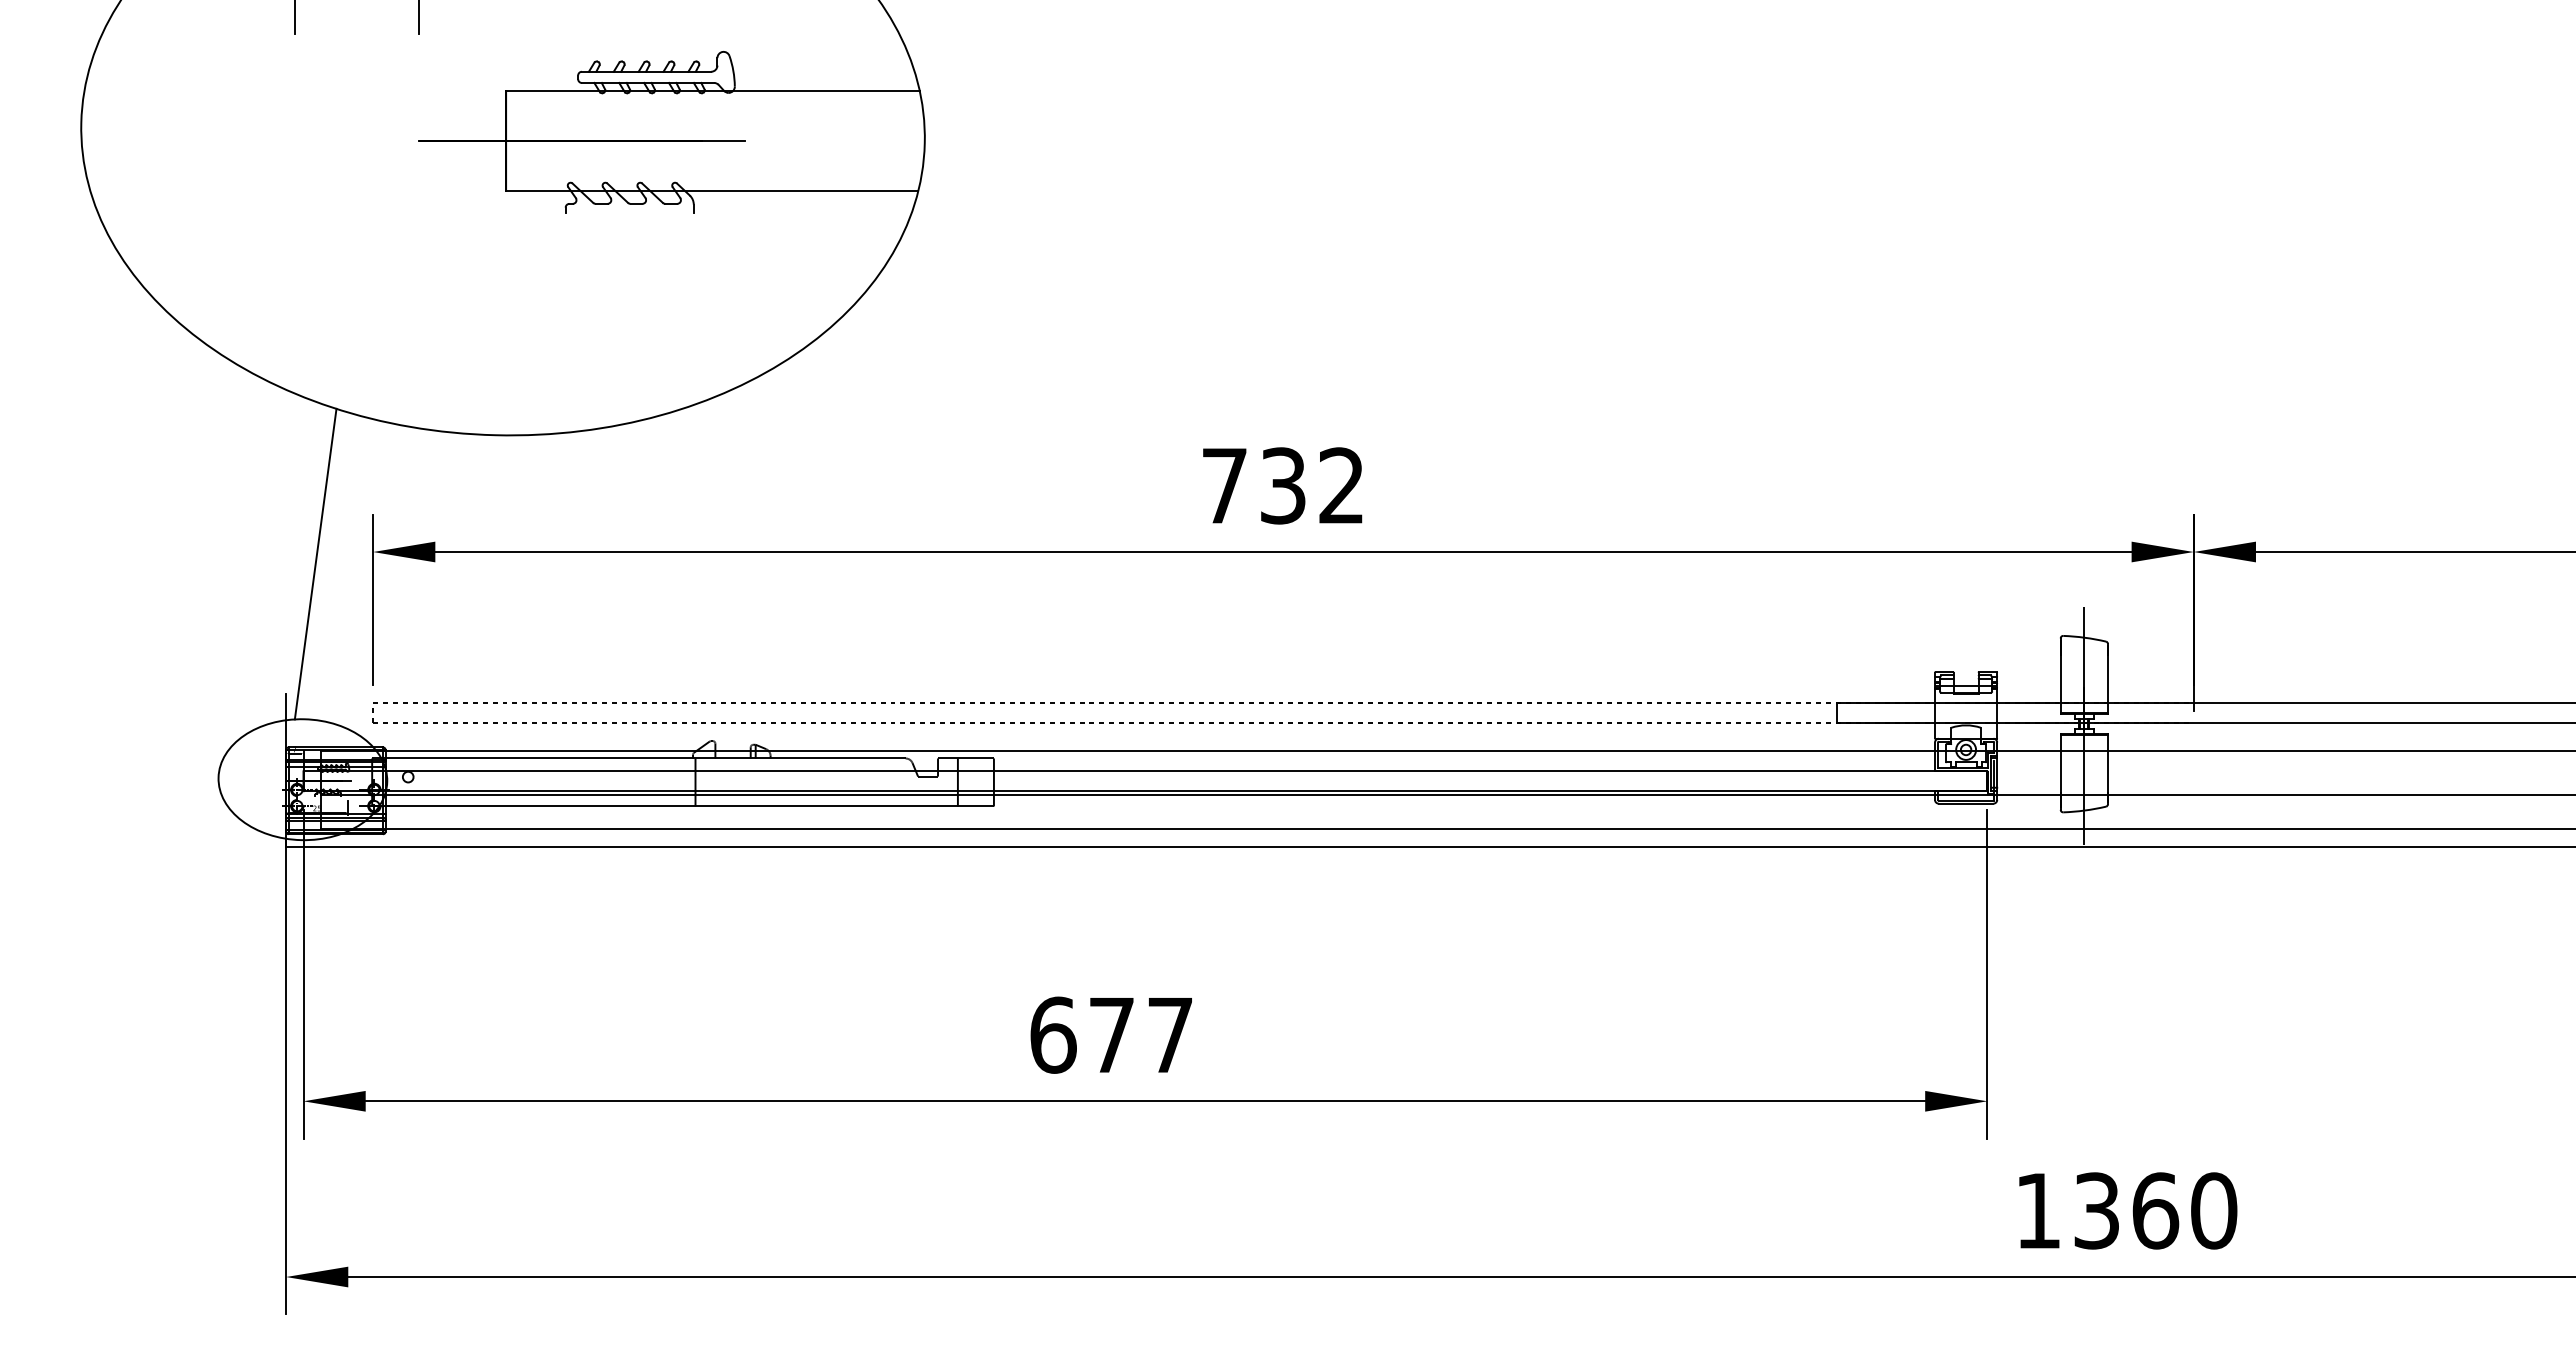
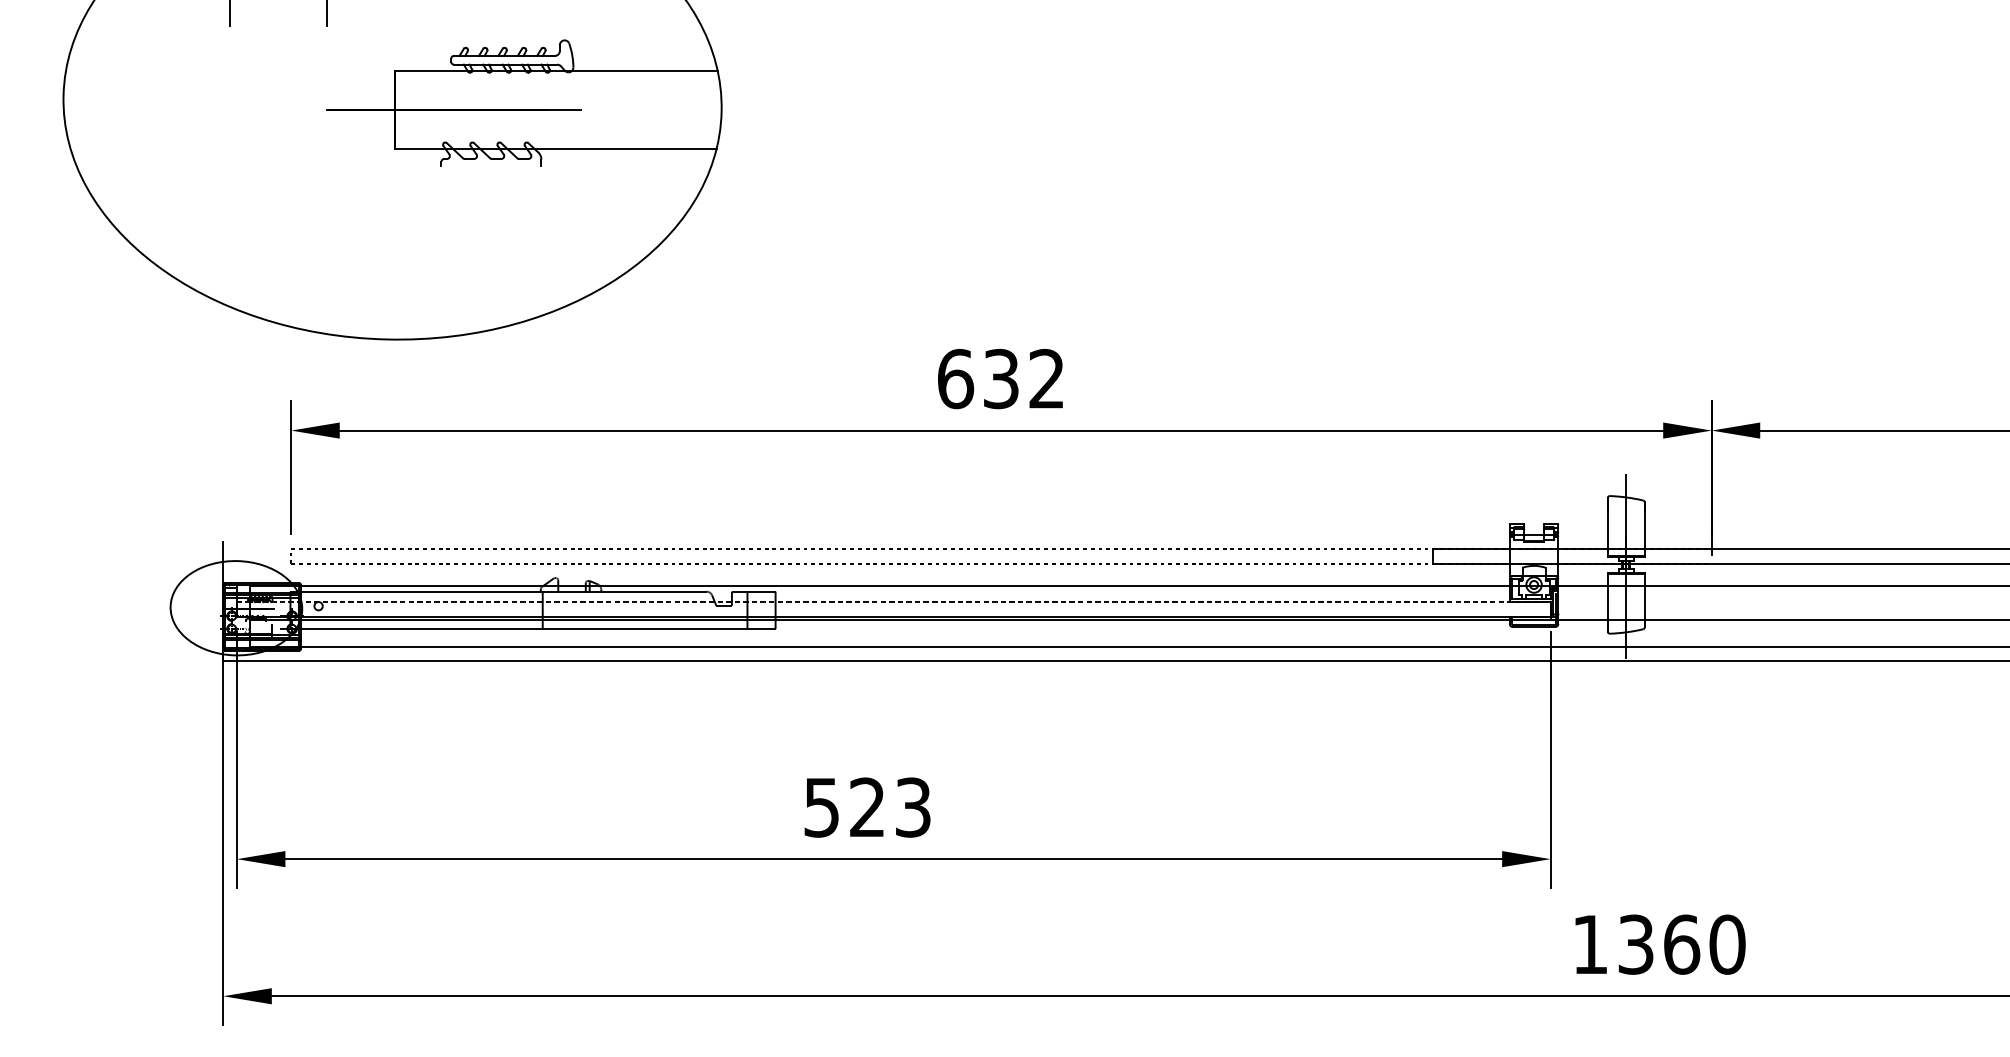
text: (1225, 485) -> (956, 378), 732 -> 632
line: (315, 563) -> (246, 439), removed
line: (1145, 771) -> (893, 601), solid -> dashed
text: (1111, 1034) -> (867, 807), 677 -> 523

